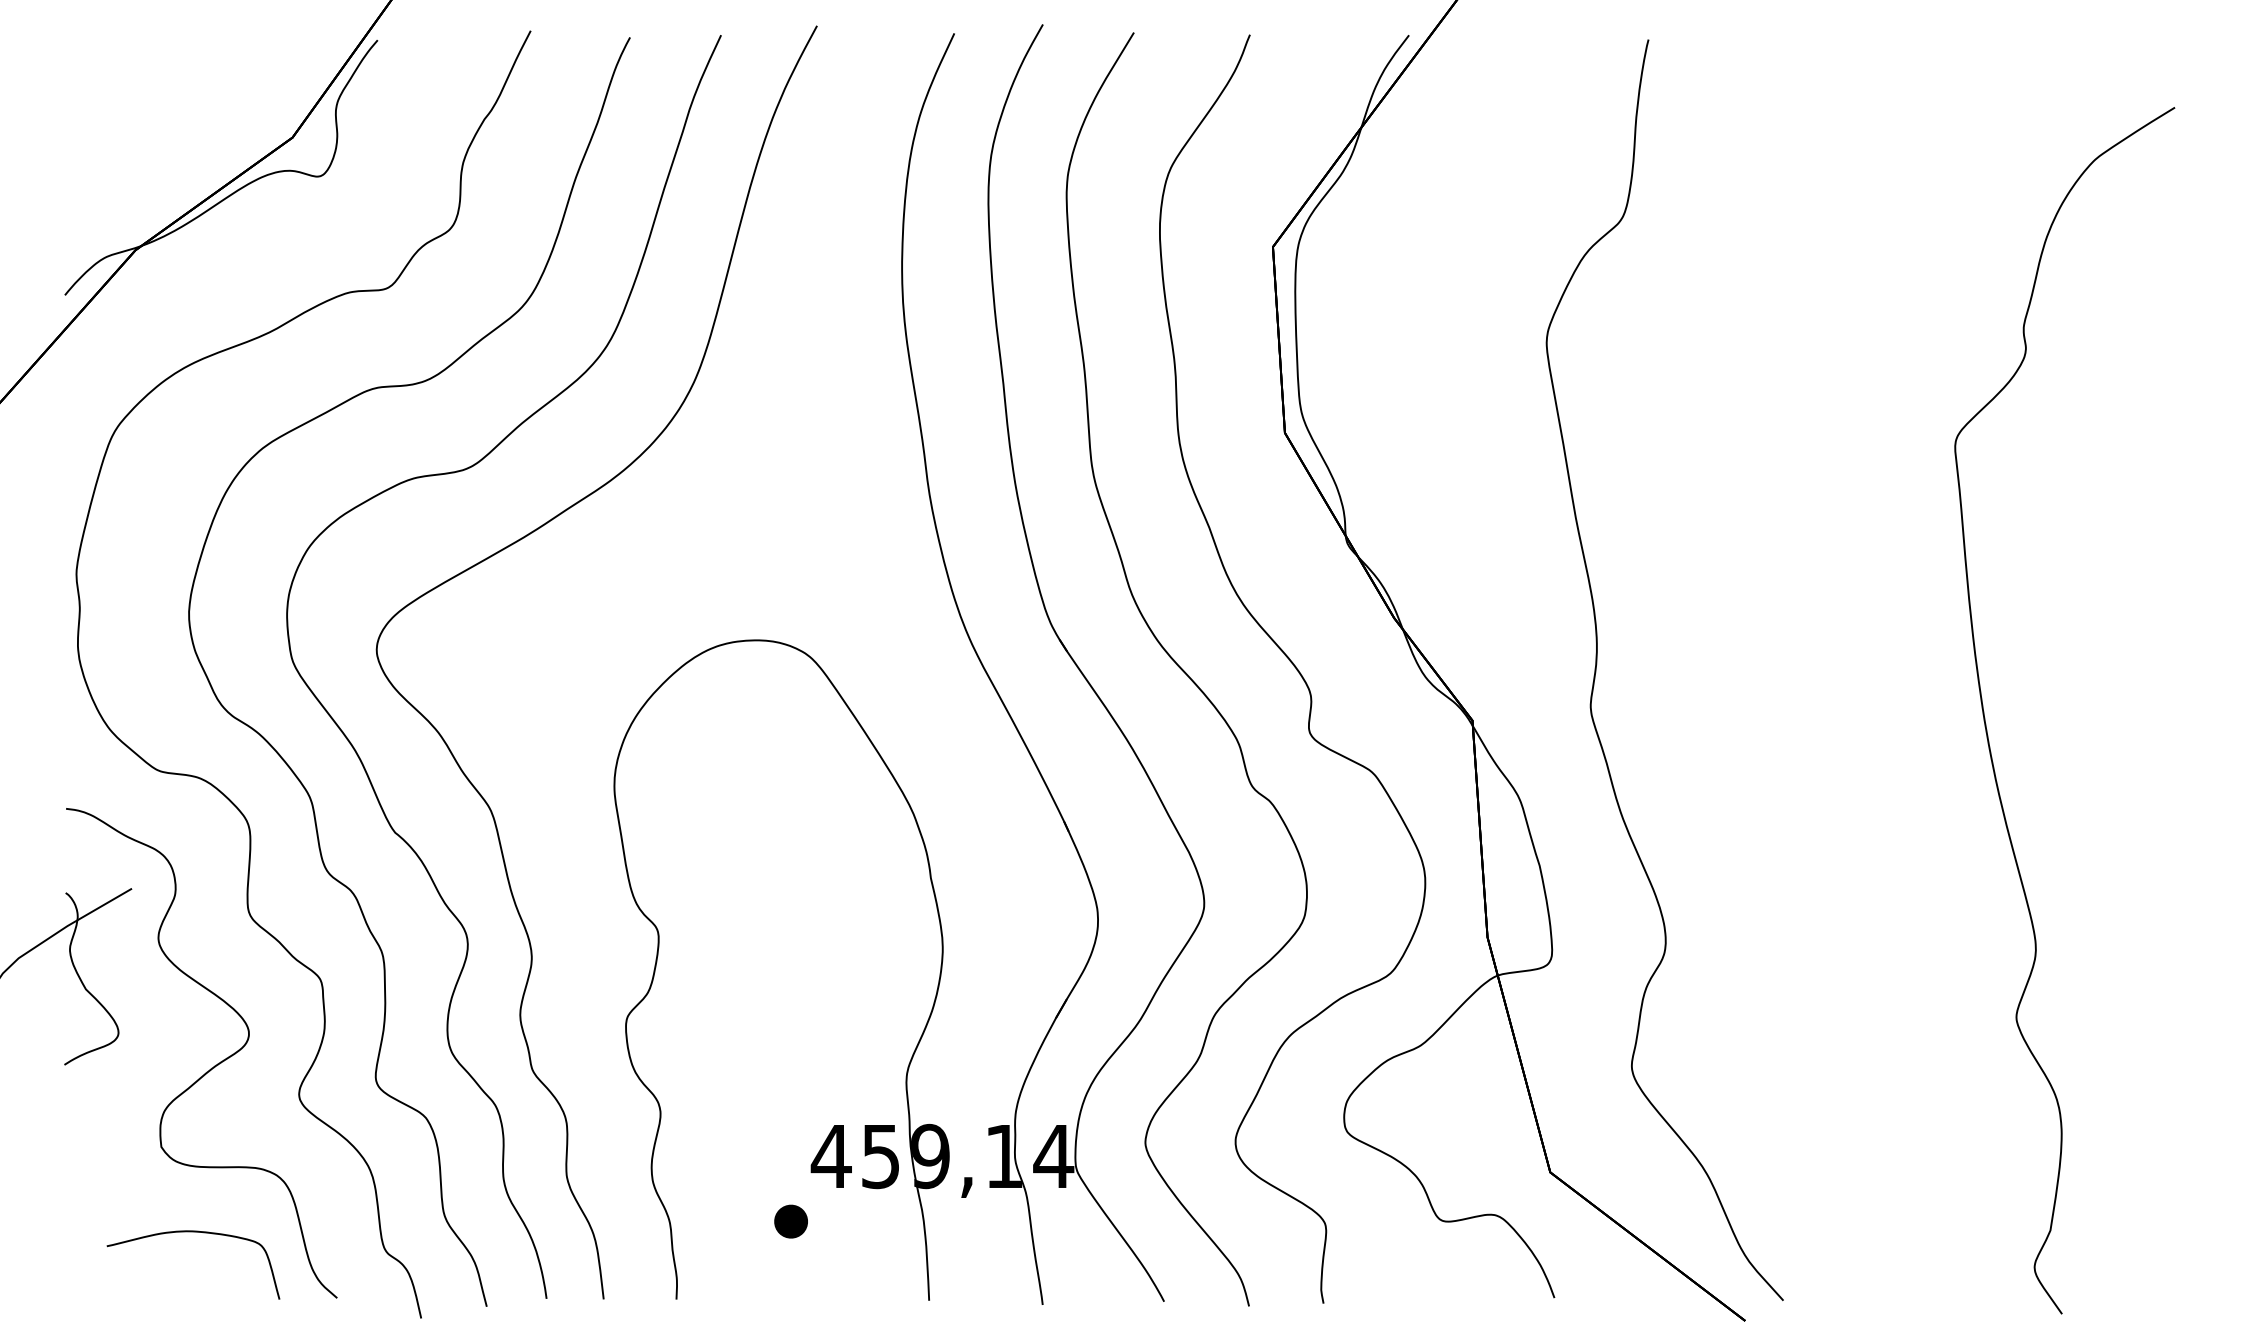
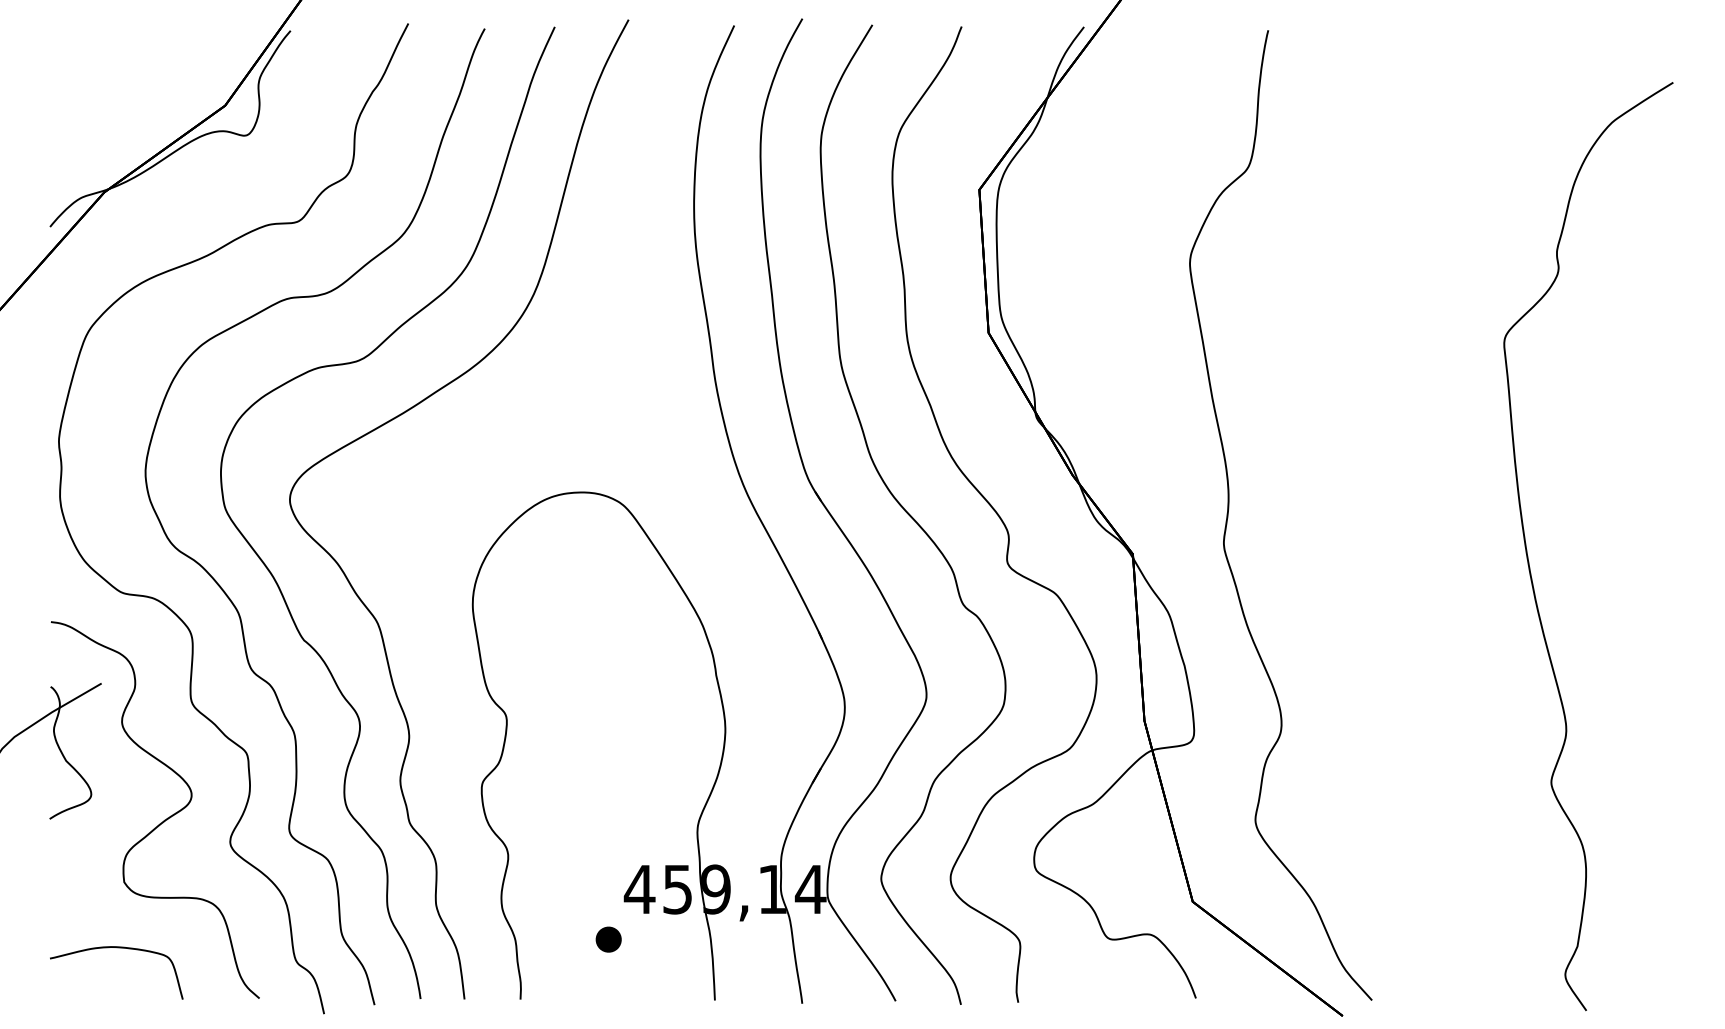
curve: (193, 1232) -> (116, 948), moved

